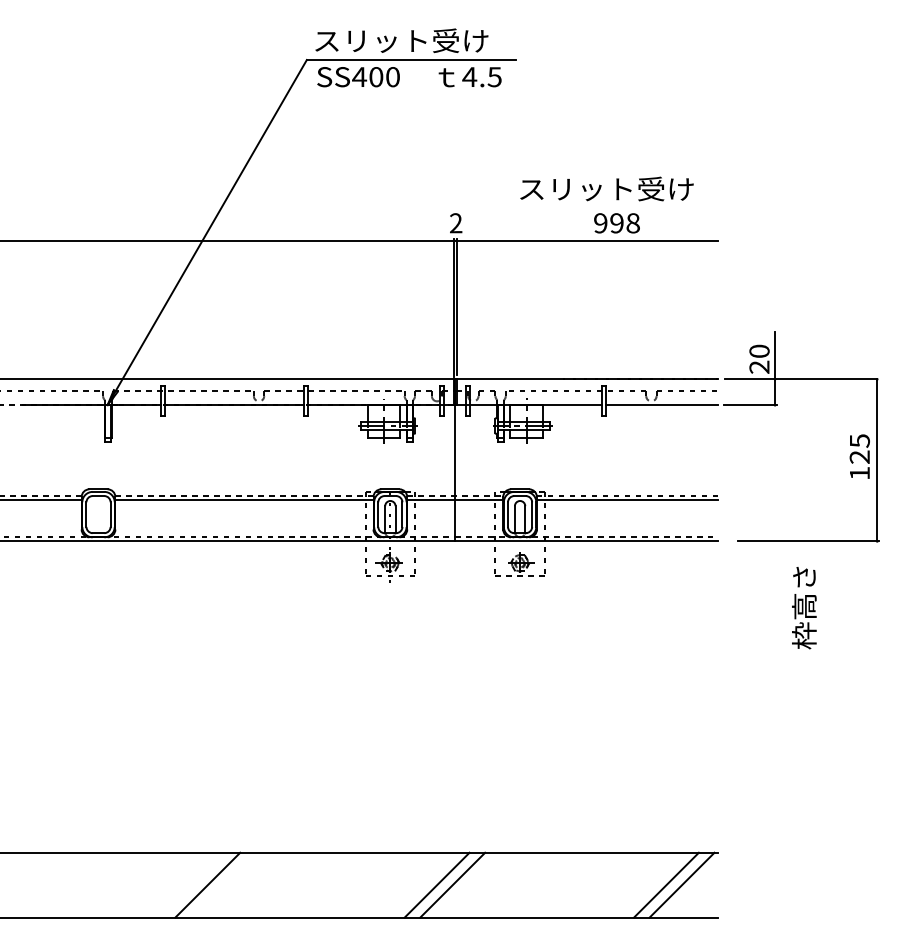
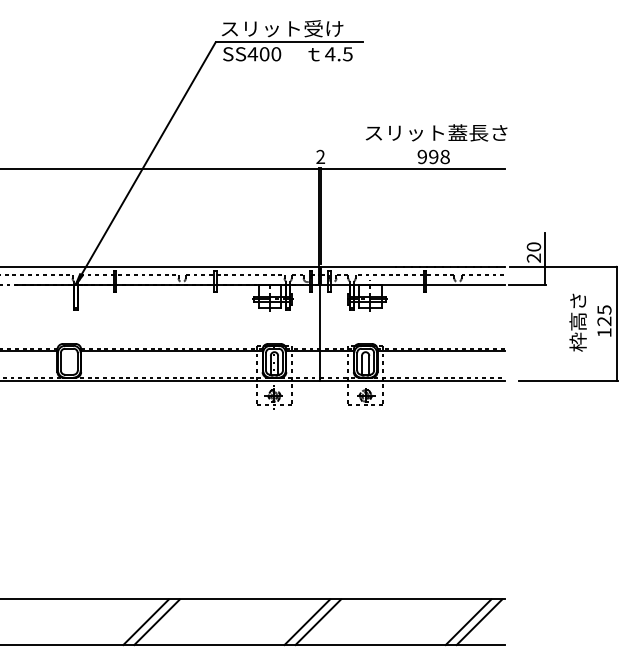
text: (679, 188) -> (477, 132), スリット受け -> スリット蓋長さ
text: (804, 608) -> (578, 323), moved
line: (222, 884) -> (156, 621), added

